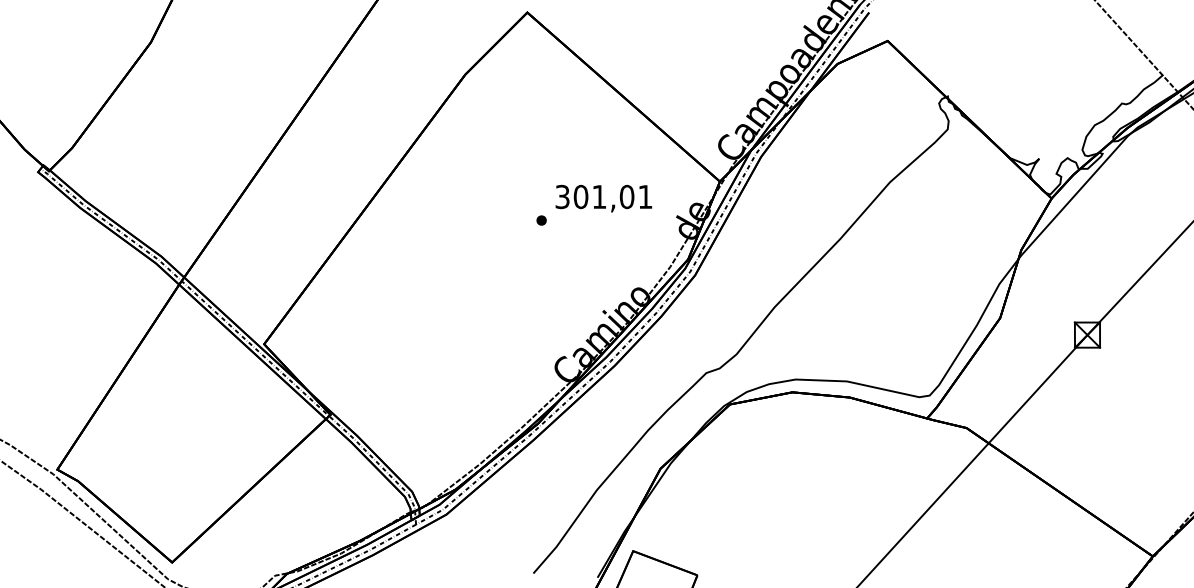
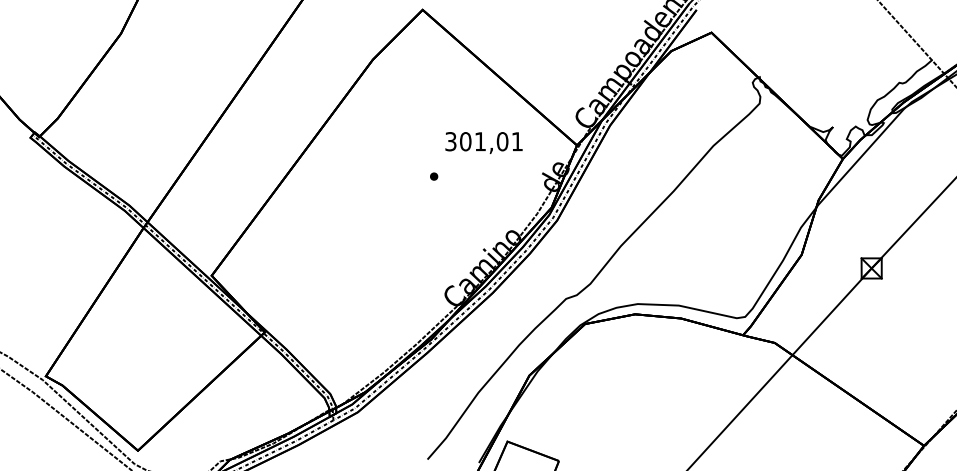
text: (603, 198) -> (483, 142), moved

